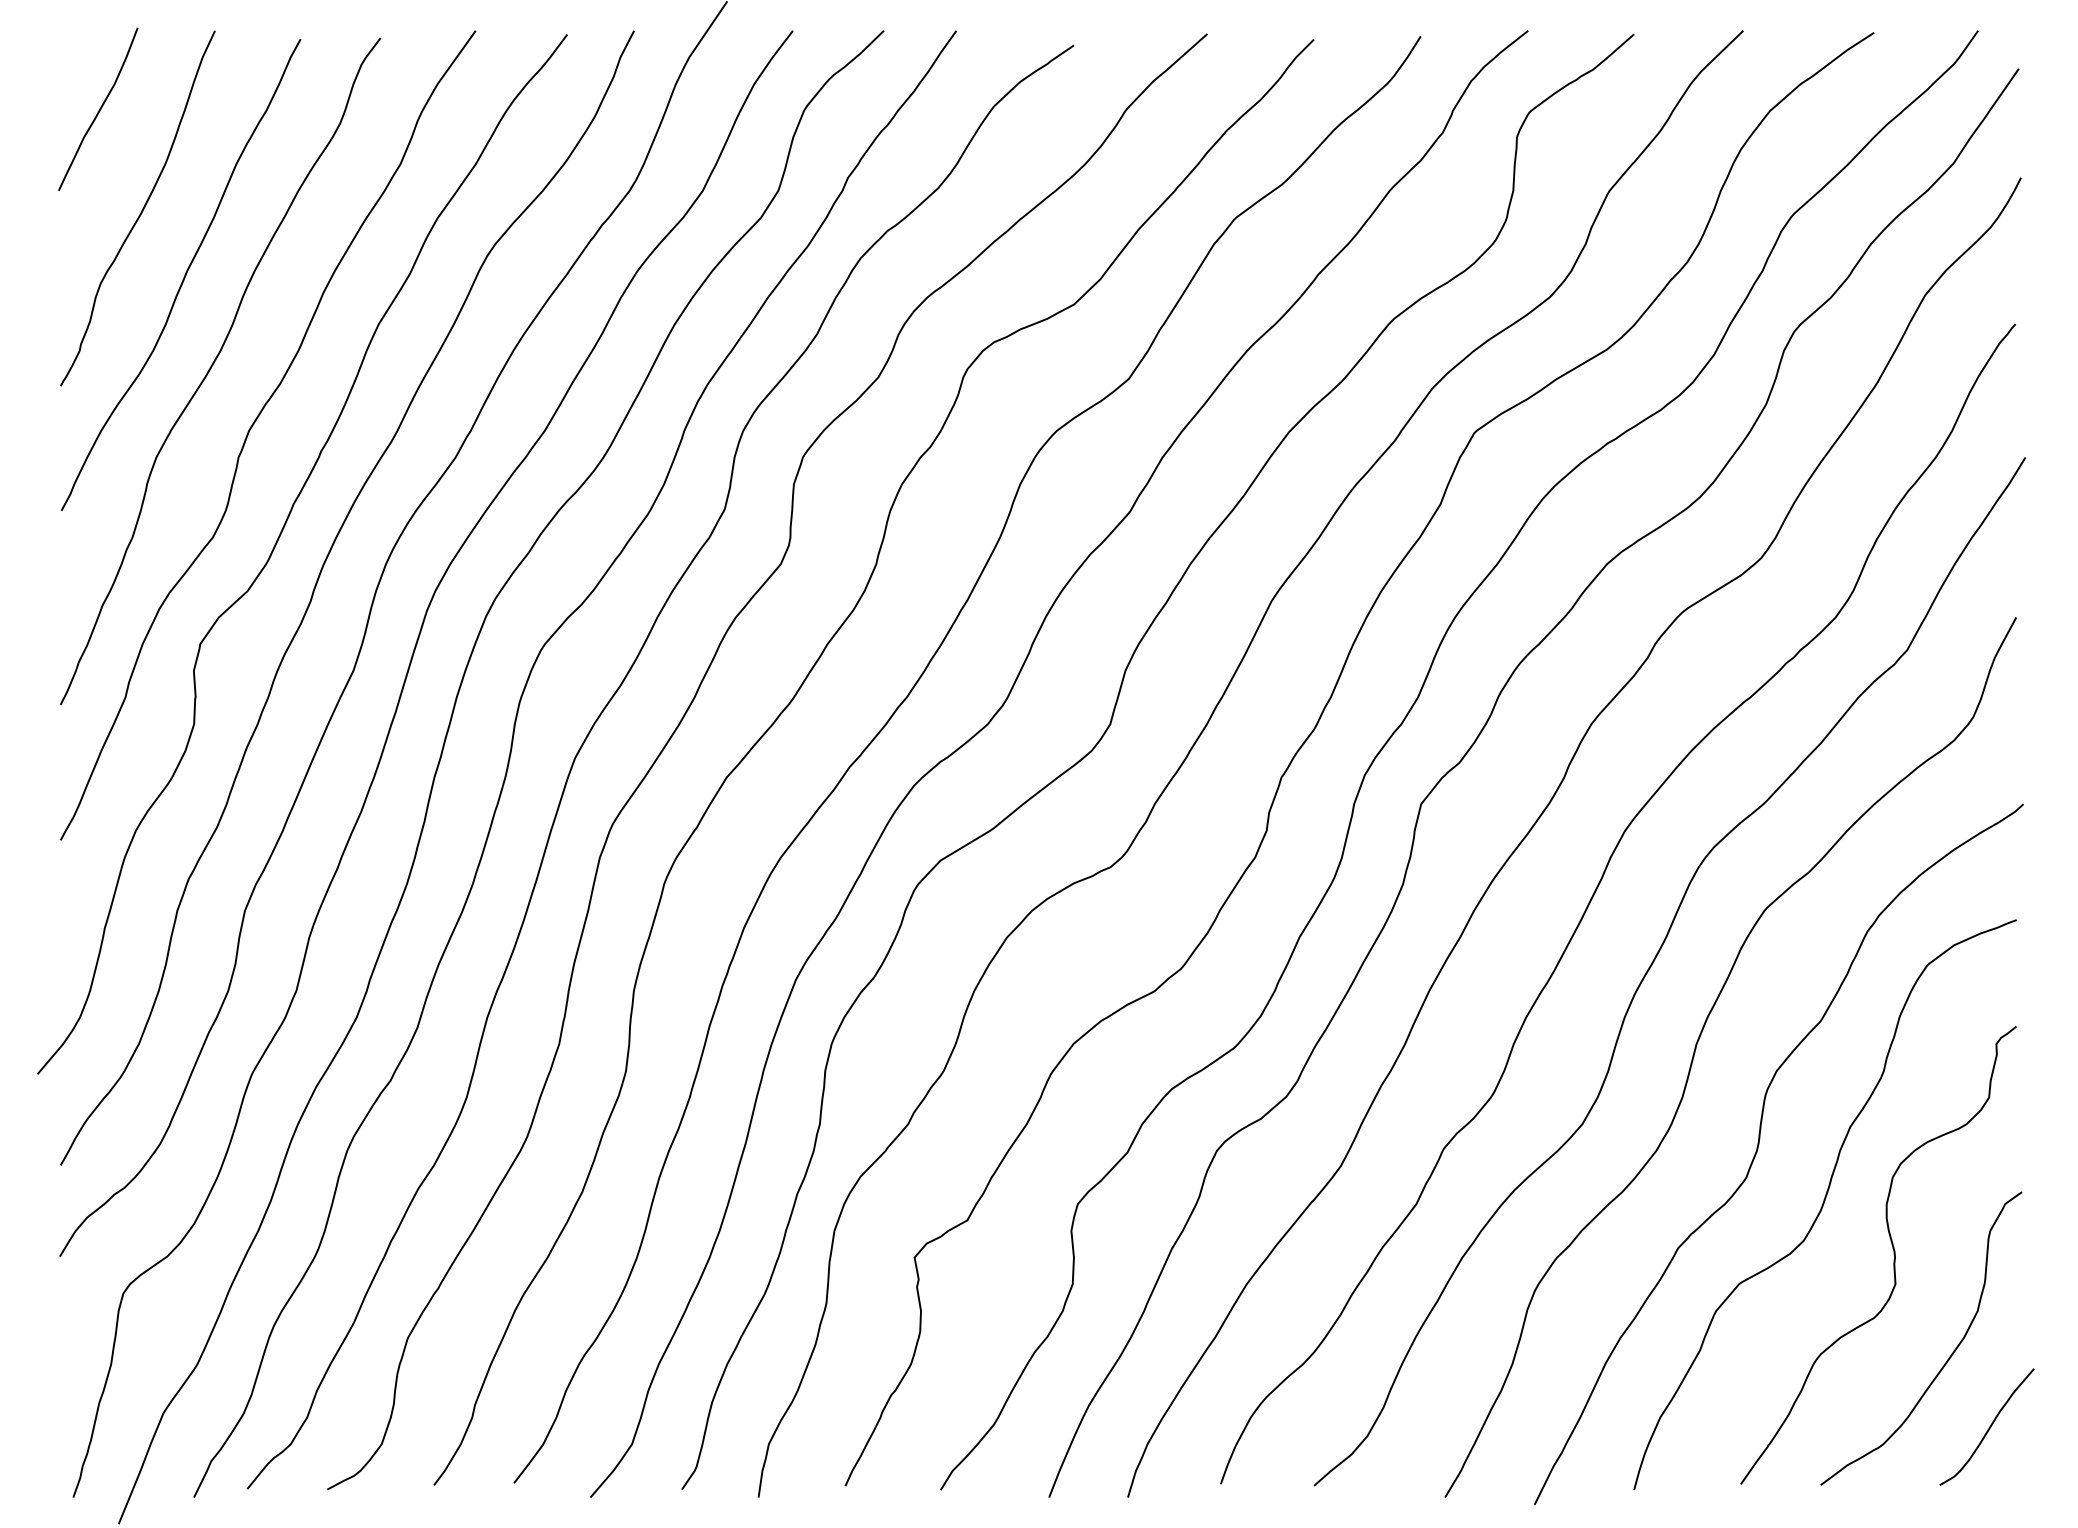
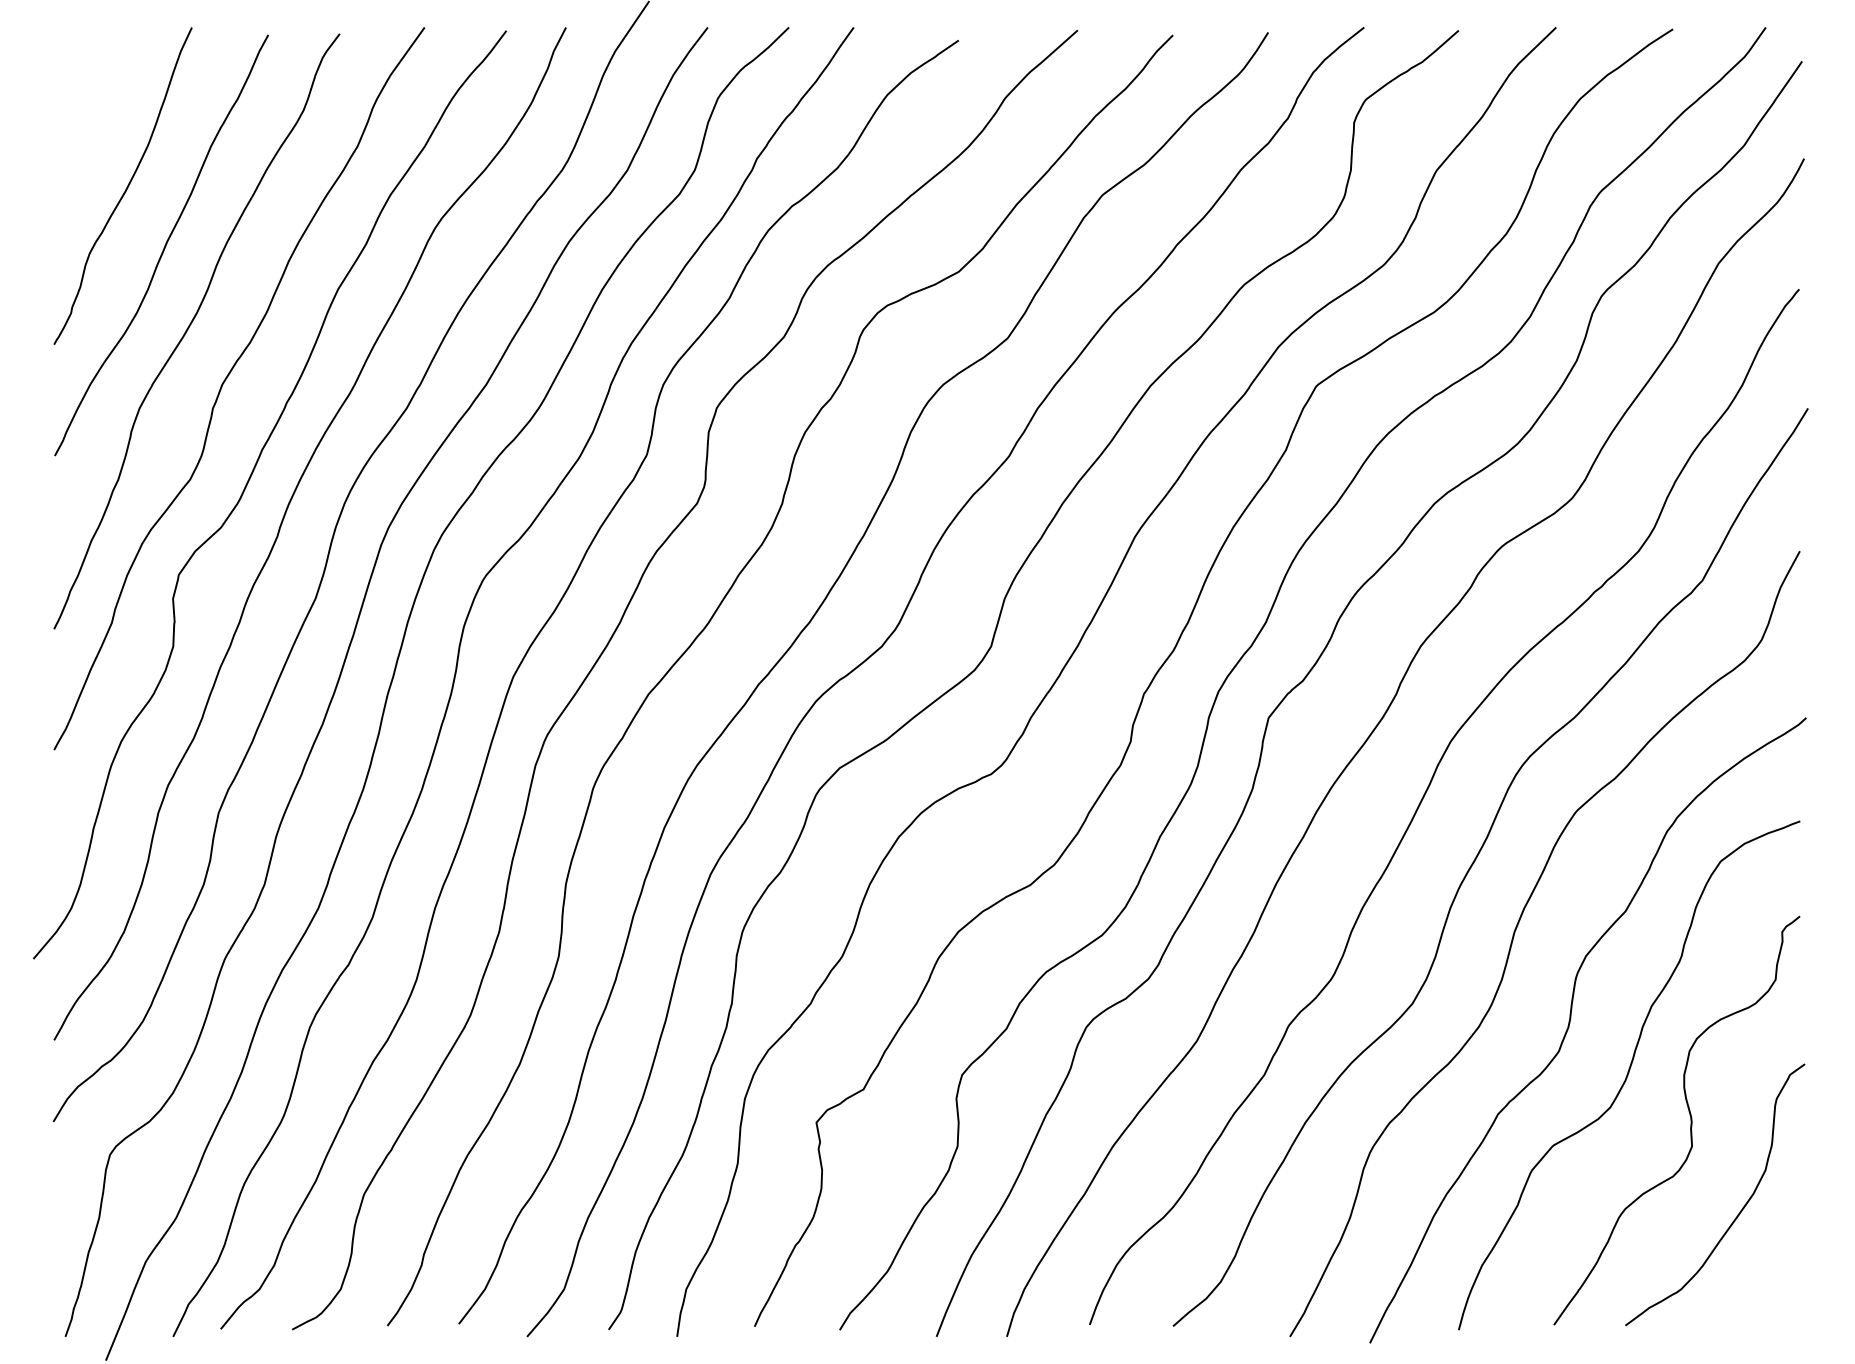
curve: (99, 108) -> (88, 96), removed
curve: (1988, 1428) -> (1775, 1275), removed

